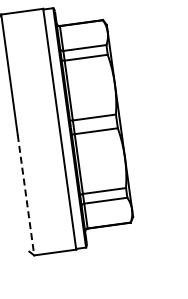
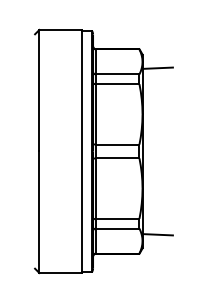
line: (123, 35) -> (157, 67), added
line: (26, 195) -> (39, 212), dashed -> solid
line: (146, 201) -> (157, 234), added

